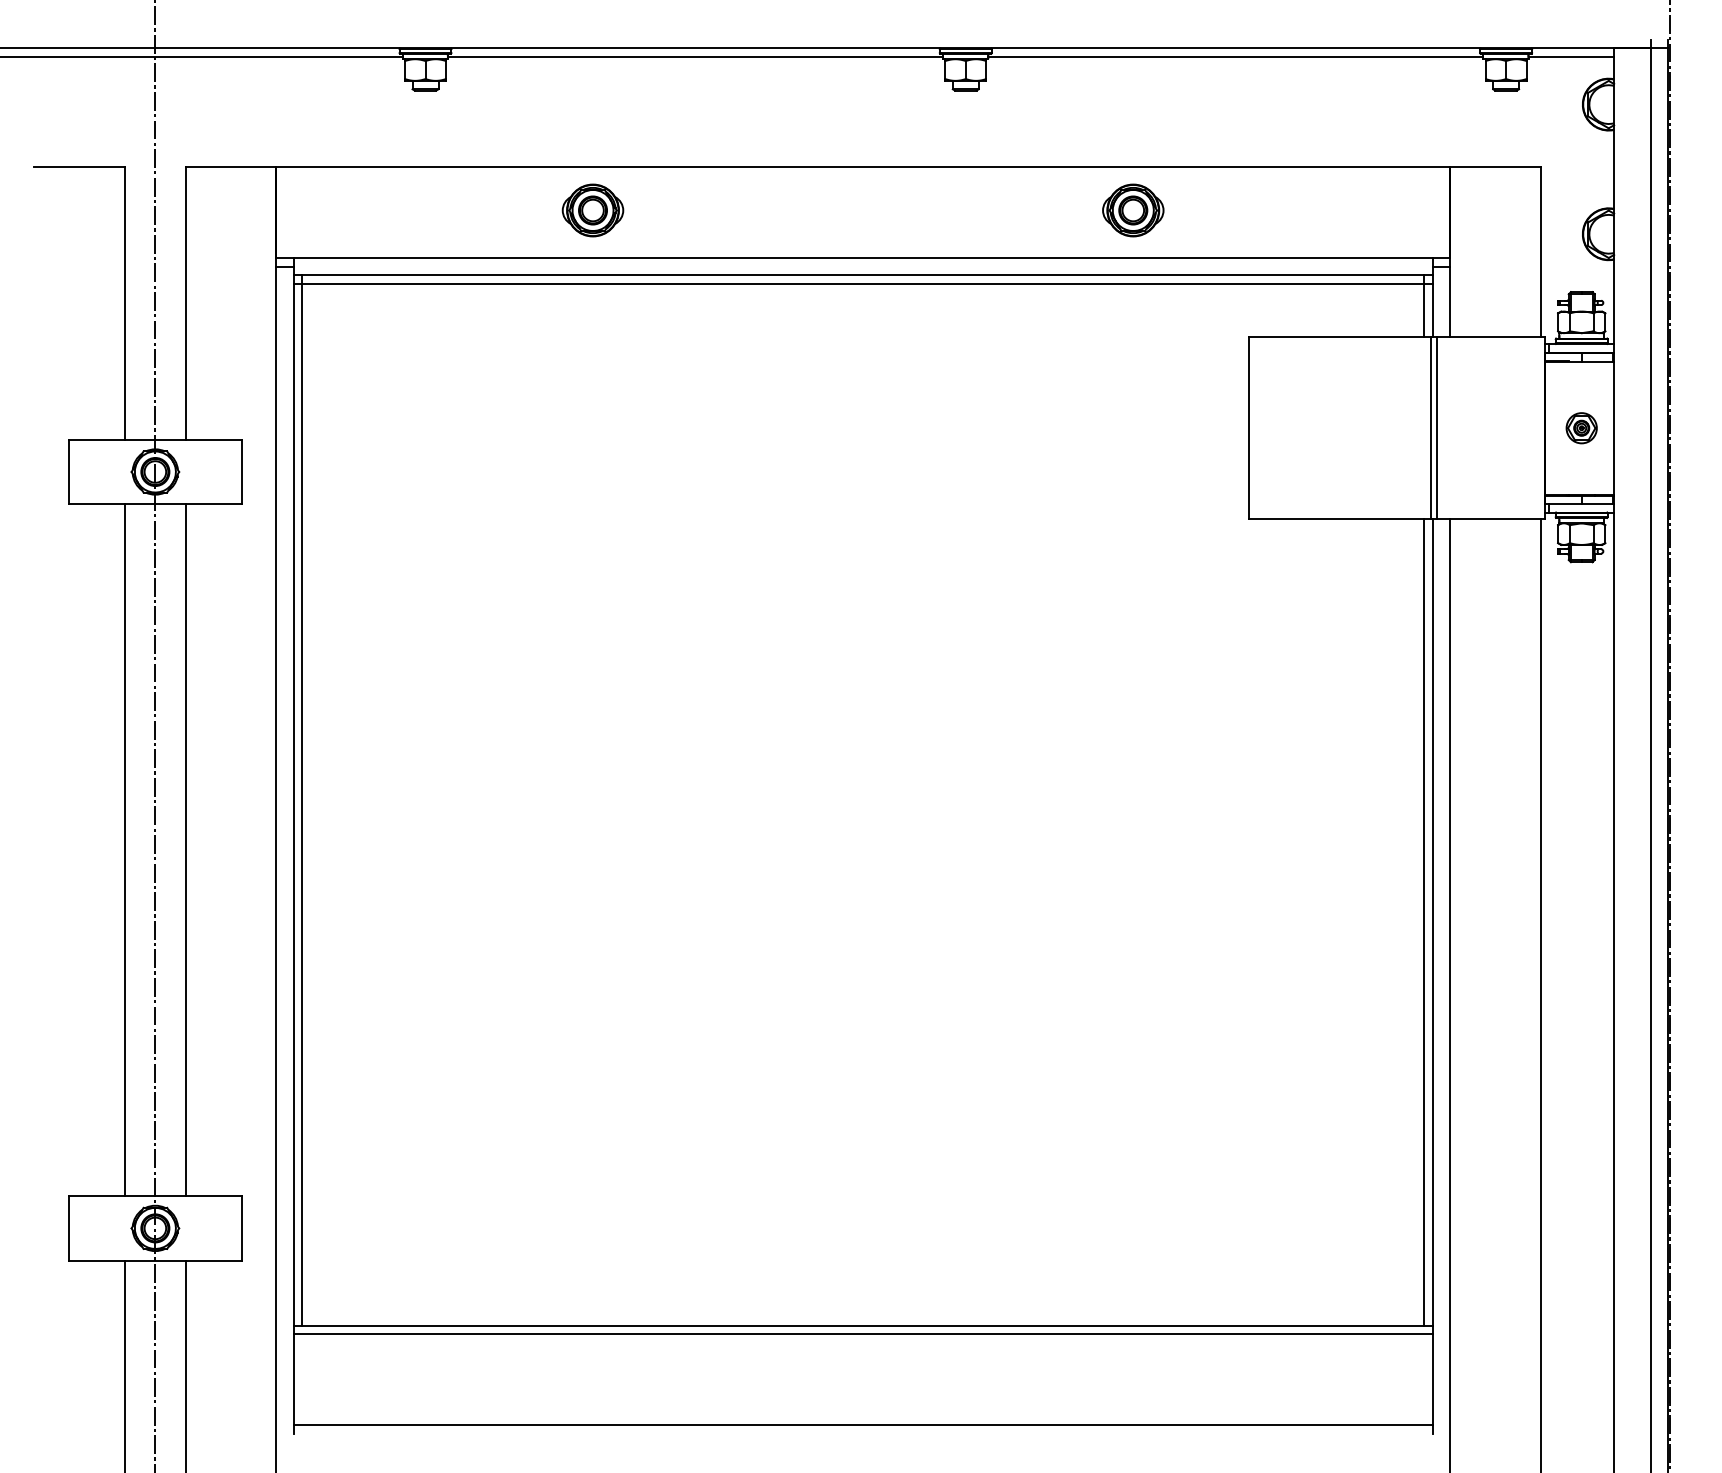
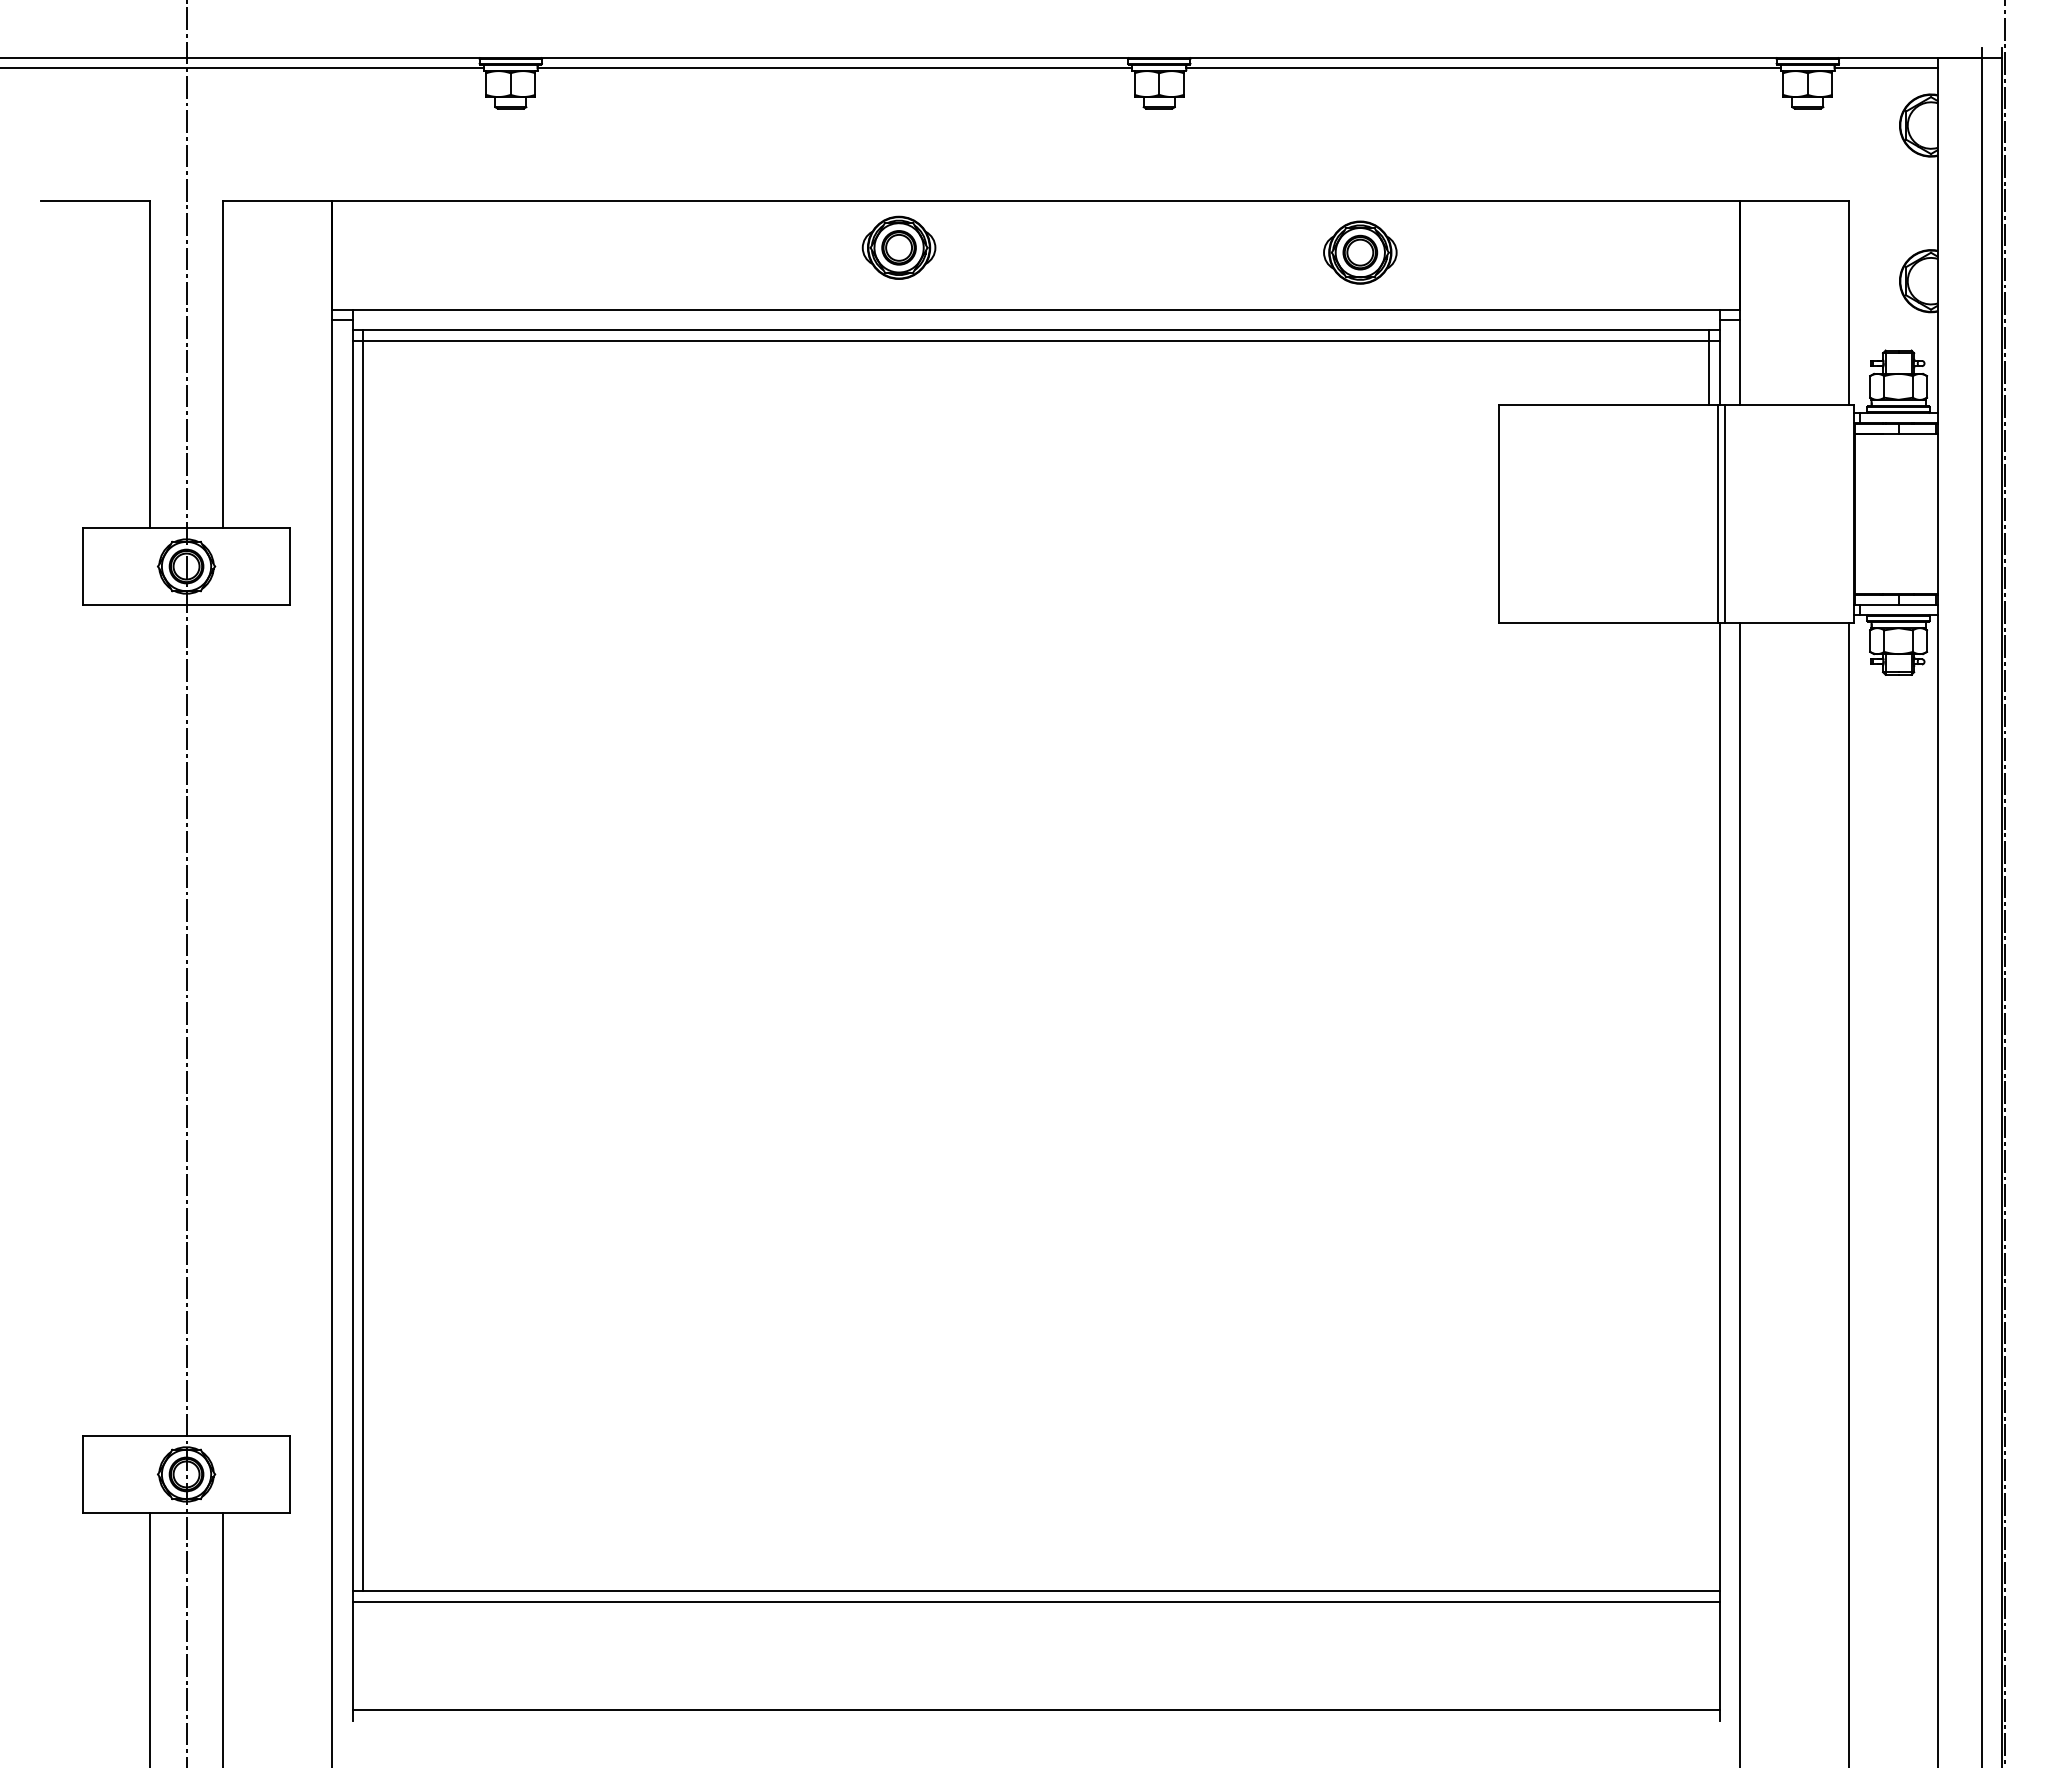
part: (592, 210) -> (898, 247), moved
part: (1581, 428) -> (1898, 514), removed
line: (125, 849) -> (150, 1019), removed
line: (185, 849) -> (222, 1019), removed
line: (1423, 922) -> (1708, 1107), removed

